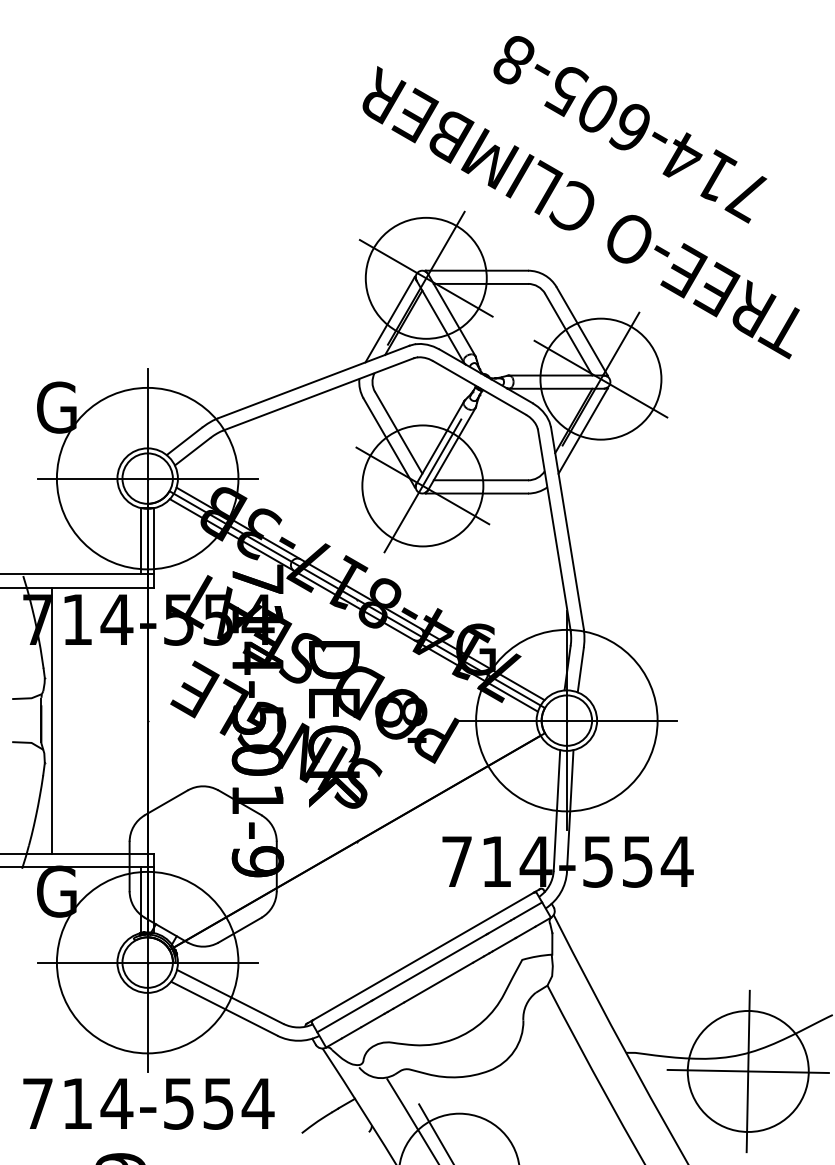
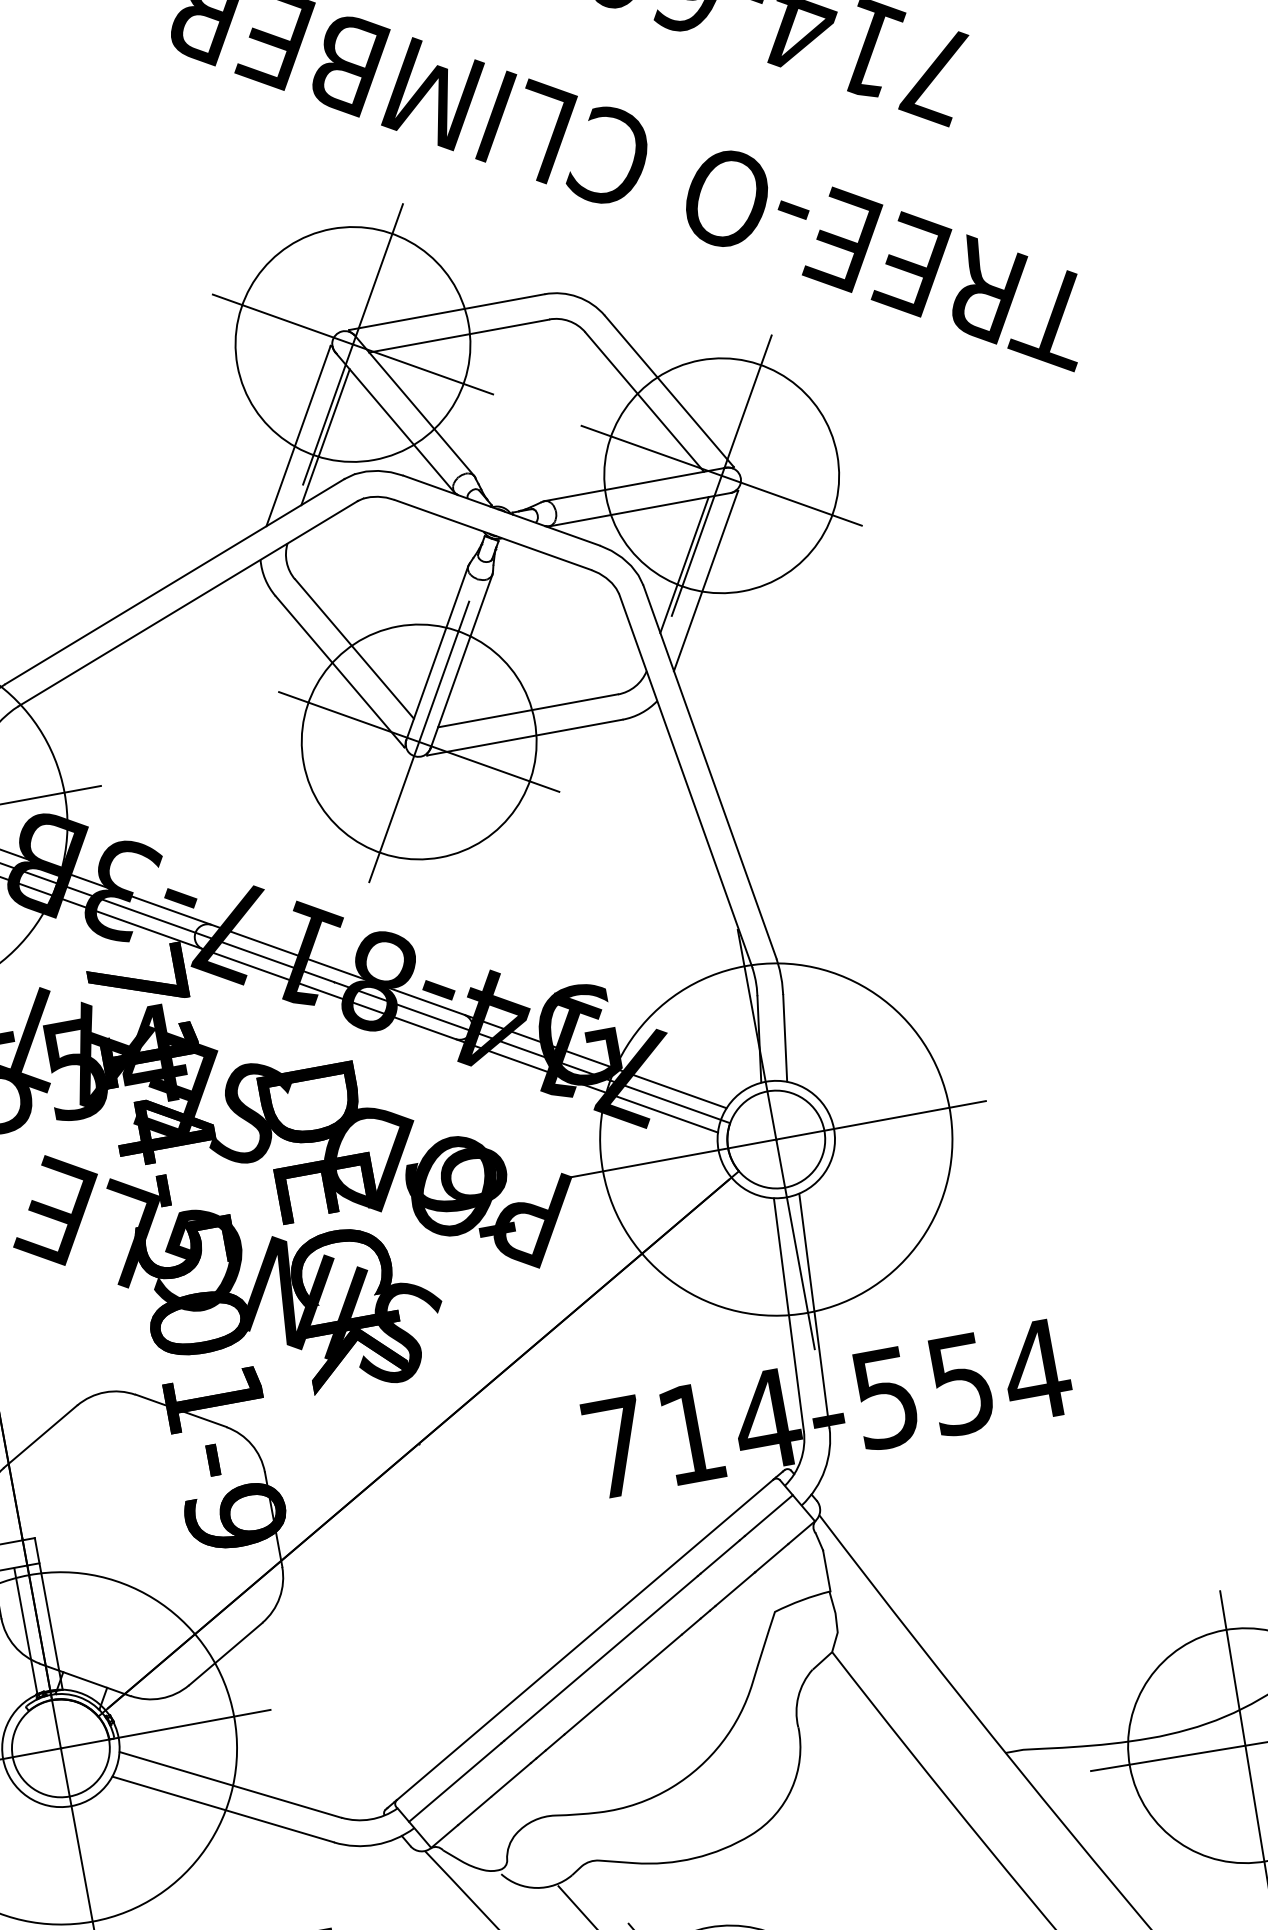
text: (401, 711) -> (457, 1180), 8' -> 9'

